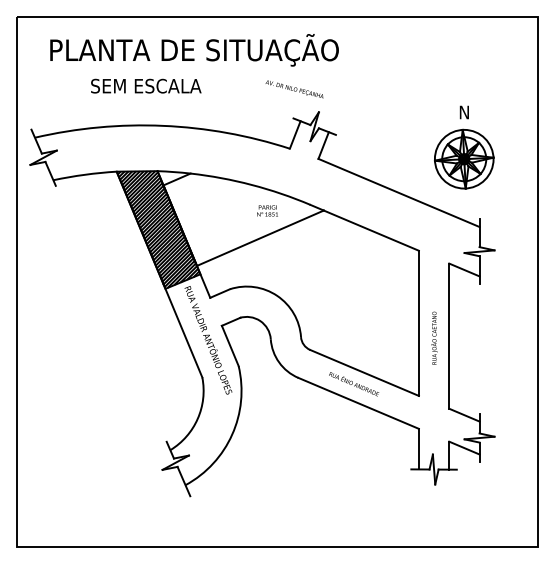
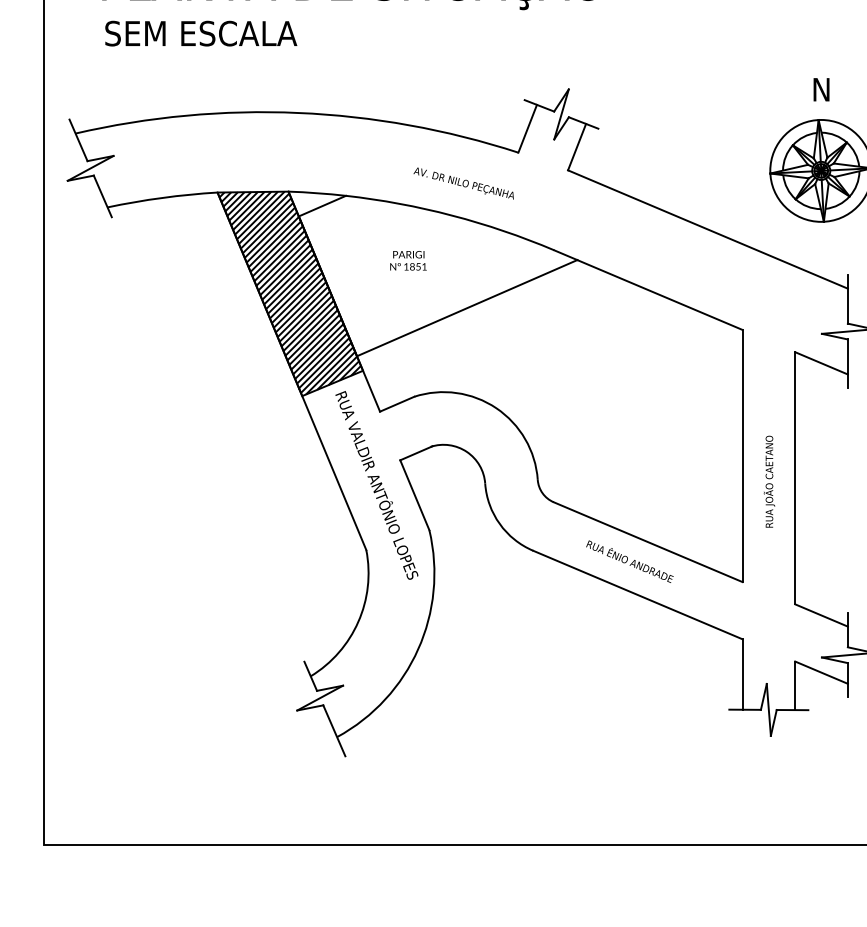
text: (146, 85) -> (201, 32), moved
text: (294, 89) -> (463, 183), moved
text: (267, 210) -> (408, 259), moved

